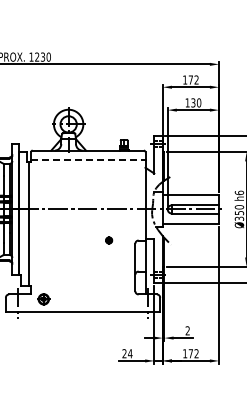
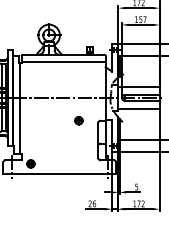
text: (196, 102) -> (143, 19), 130 -> 157
line: (88, 160) -> (63, 61), dashed -> solid
part: (108, 240) -> (78, 120), size x1.67
text: (187, 330) -> (136, 186), 2 -> 5
text: (130, 353) -> (94, 203), 24 -> 26

